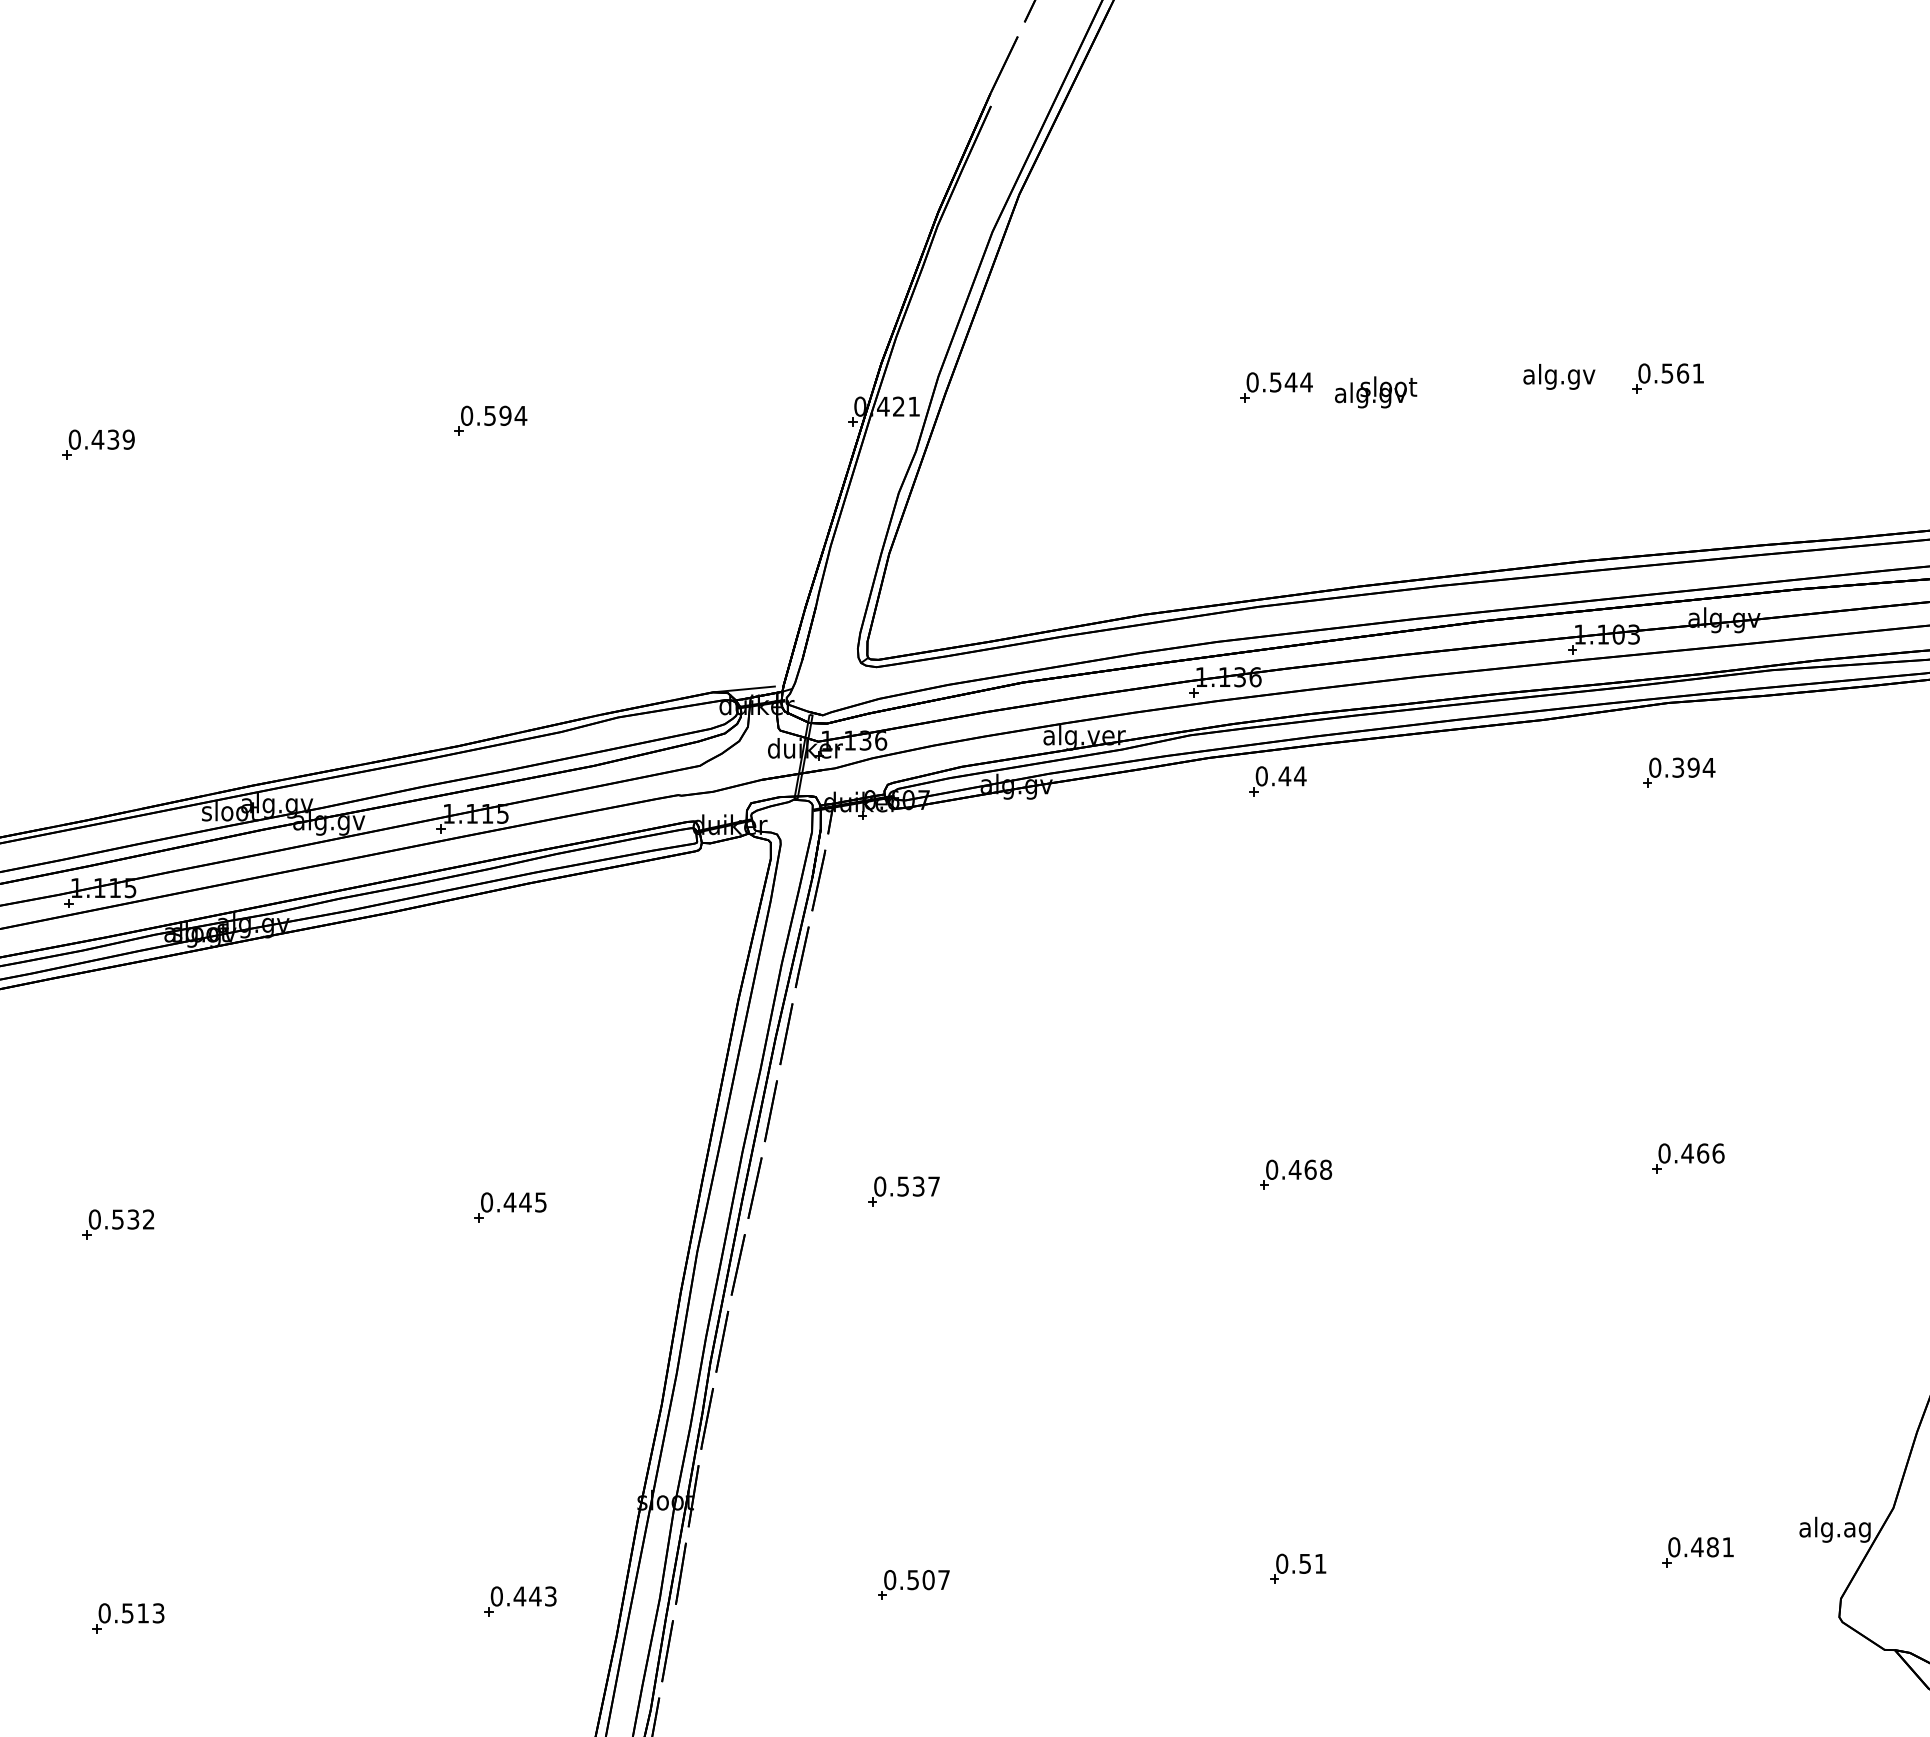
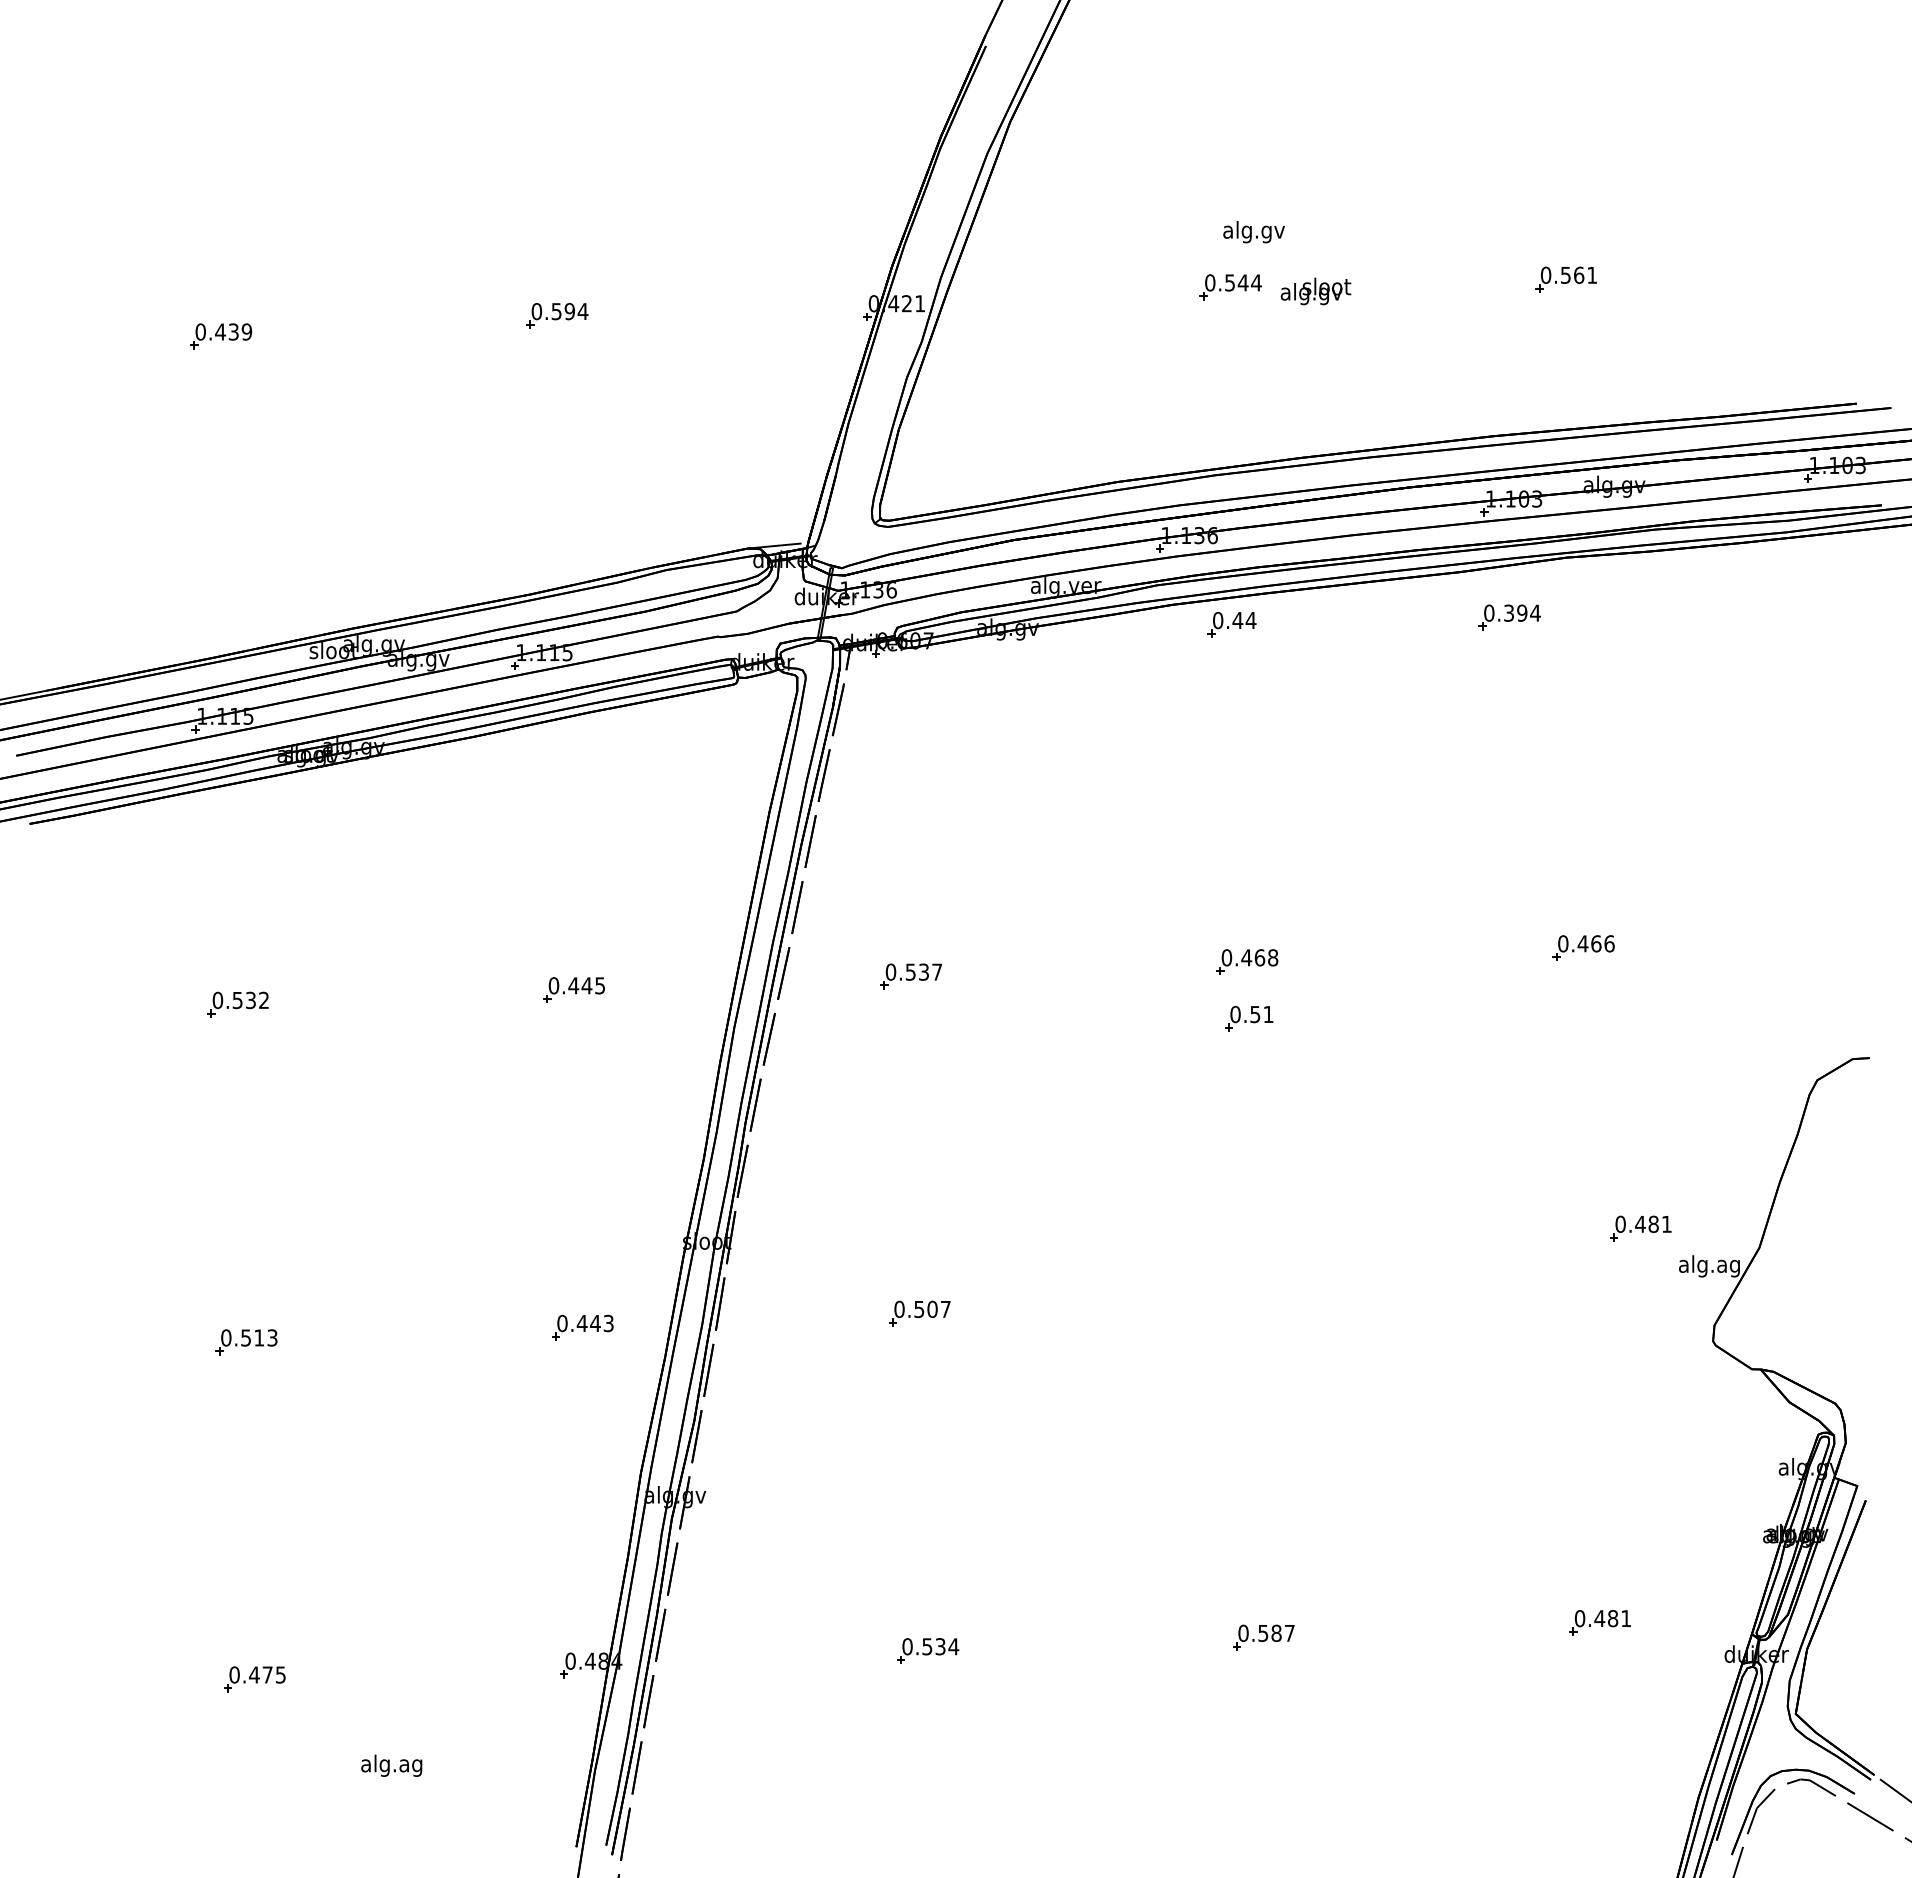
text: (1558, 377) -> (1253, 232), moved
part: (1678, 772) -> (1509, 617), moved
part: (1697, 1552) -> (1640, 1228), moved
part: (1298, 1568) -> (1249, 1018), moved

